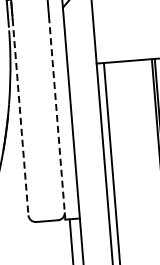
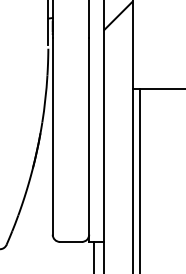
line: (20, 117) -> (52, 136), dashed -> solid
line: (57, 118) -> (89, 140), dashed -> solid

